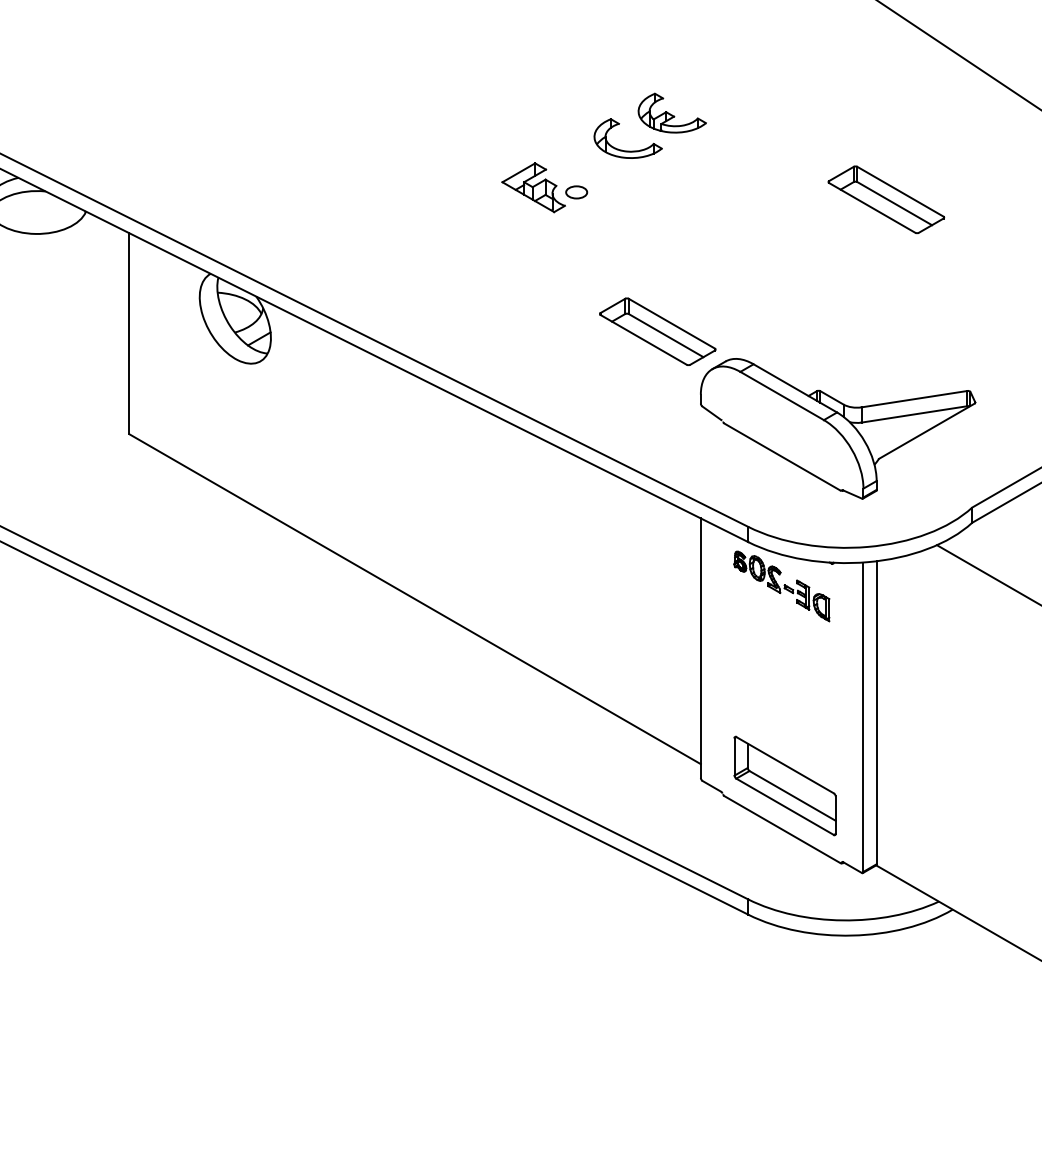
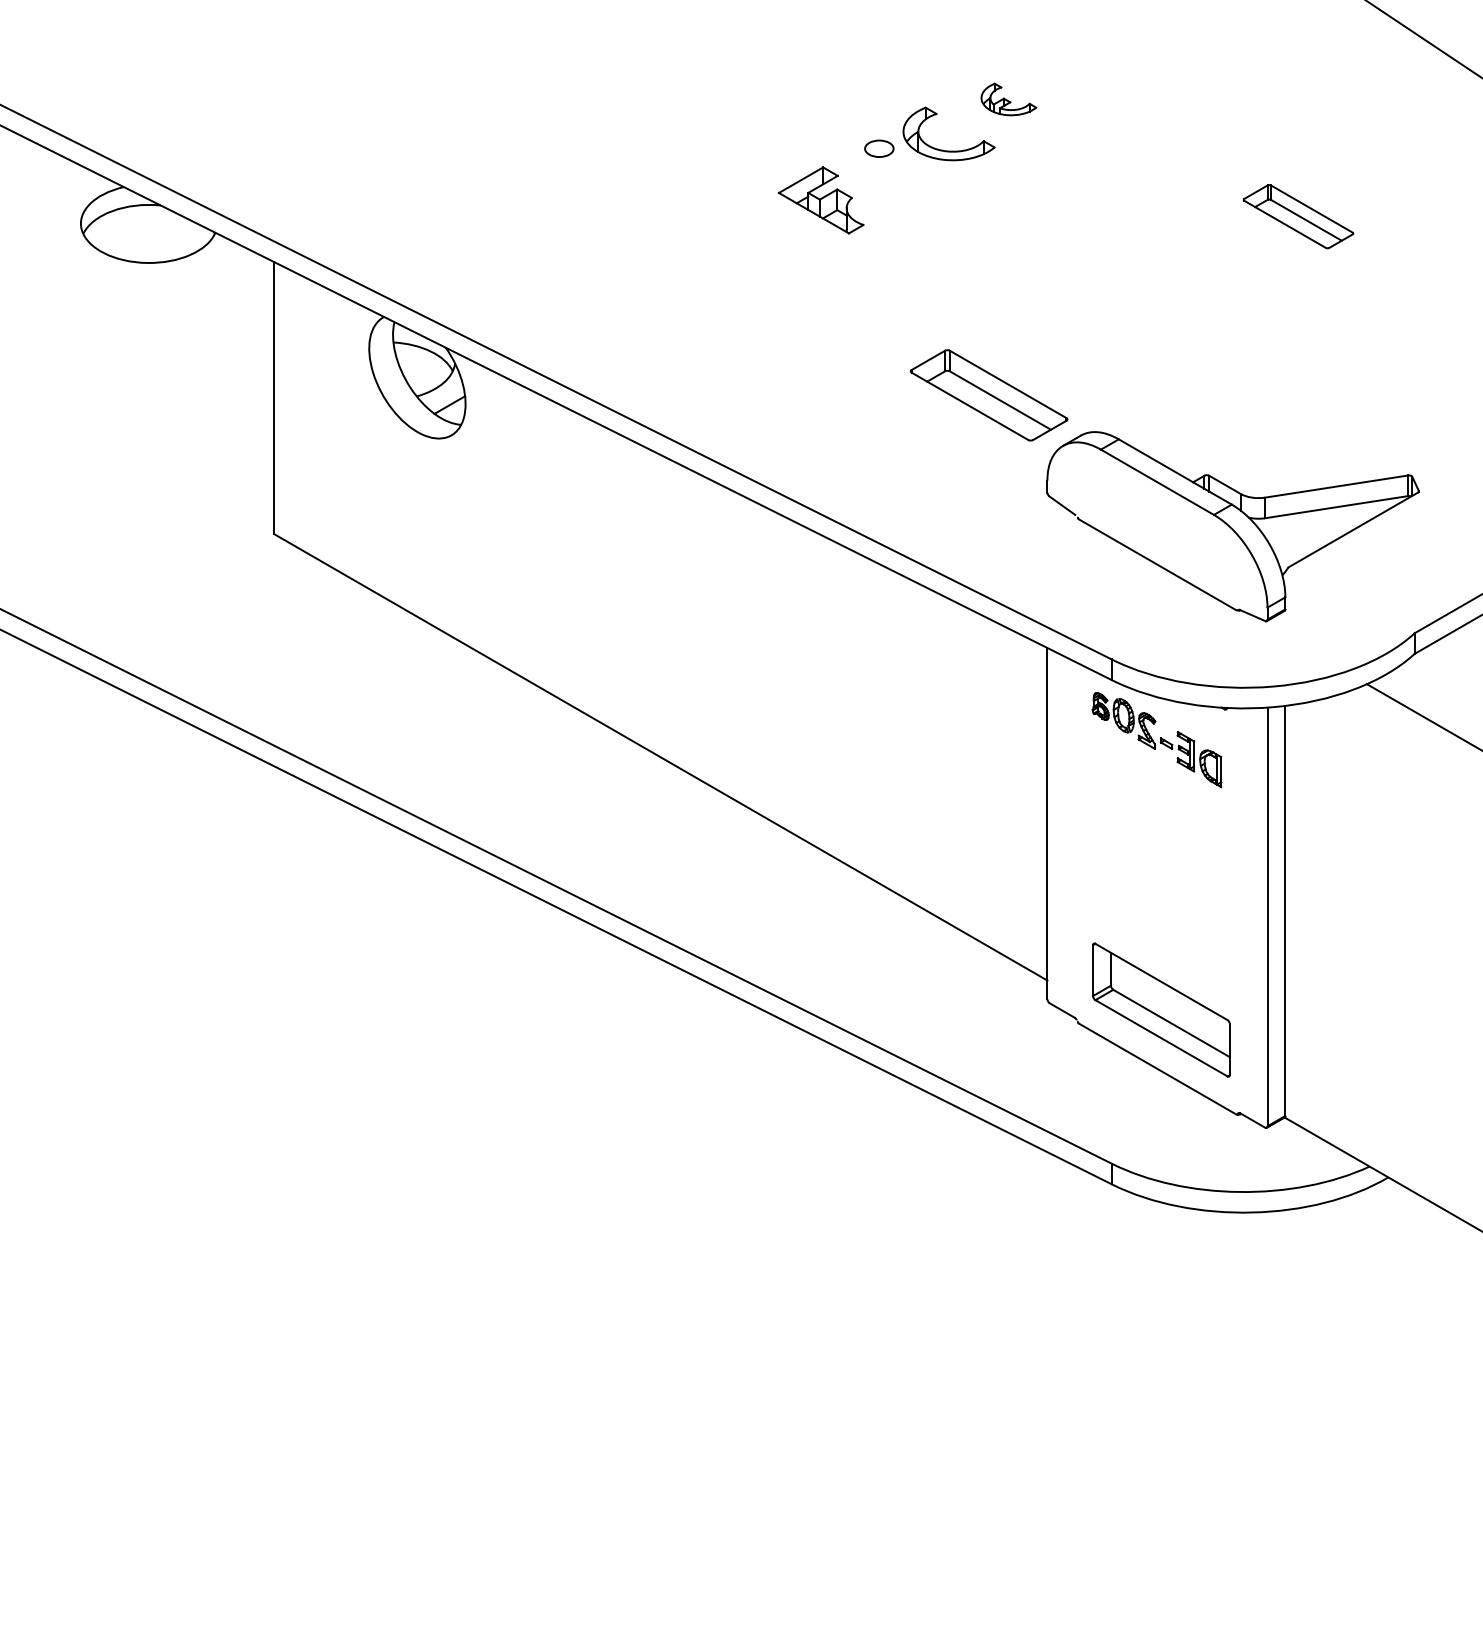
part: (672, 113) -> (1008, 99), size x0.6
part: (576, 192) -> (879, 148), moved
part: (886, 199) -> (1298, 216), size x0.7

